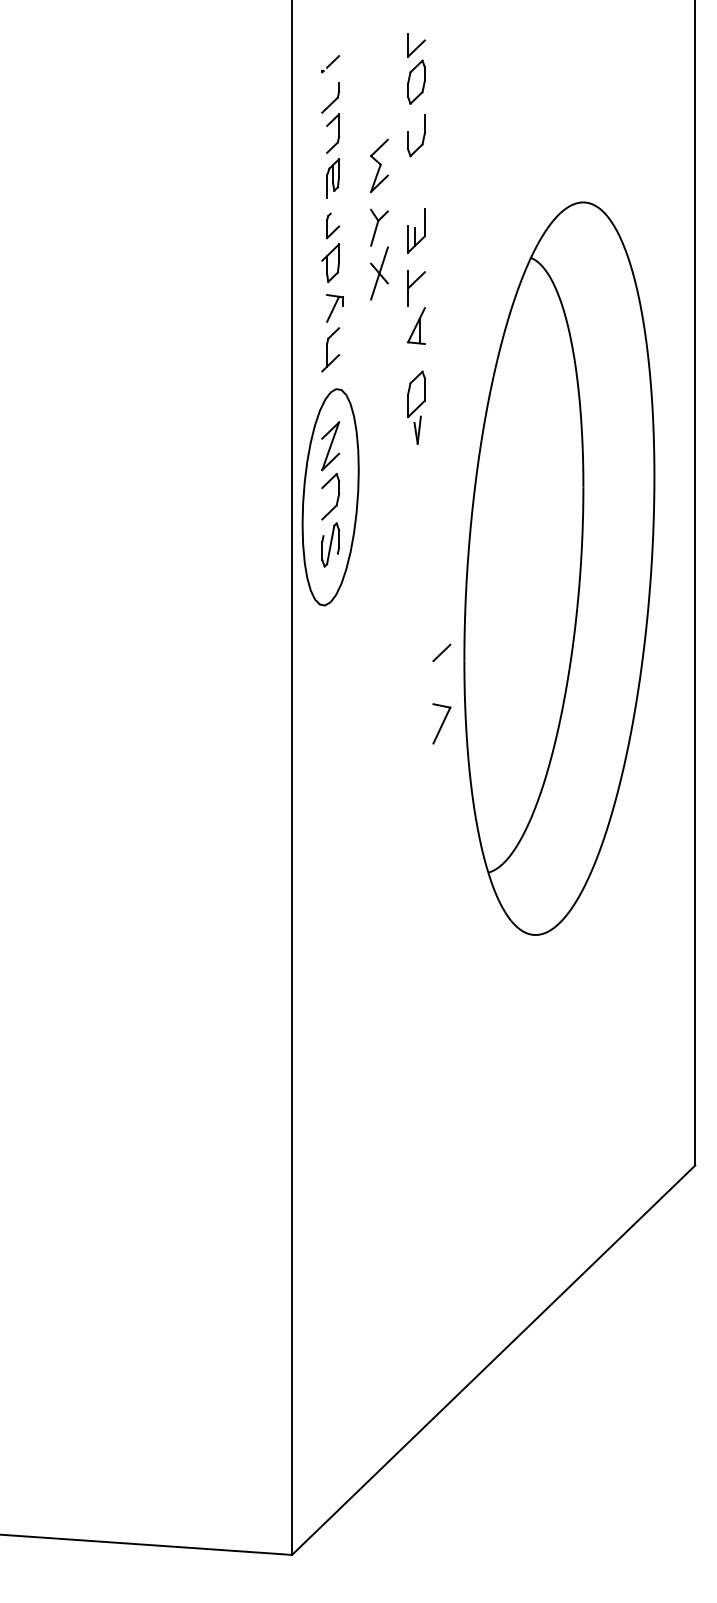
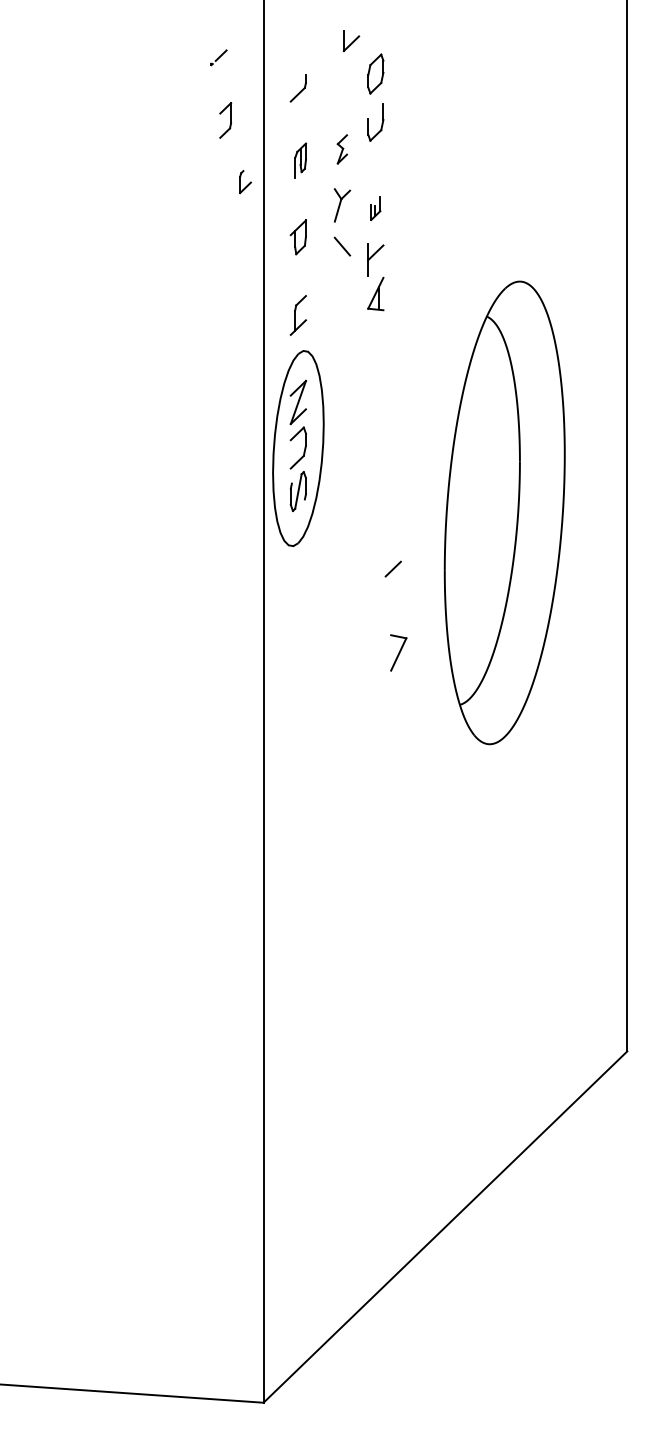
part: (416, 45) -> (351, 40), moved
part: (330, 64) -> (218, 58), moved
part: (333, 133) -> (226, 120), moved
part: (379, 165) -> (342, 149), size x0.6
part: (333, 225) -> (245, 181), moved
part: (416, 230) -> (375, 207), size x0.6
line: (379, 273) -> (342, 246), removed
part: (334, 308) -> (301, 278), removed
part: (416, 407) -> (375, 367), removed
part: (559, 568) -> (504, 512), size x0.7
line: (441, 652) -> (392, 568), moved

